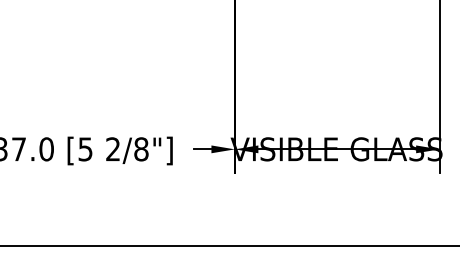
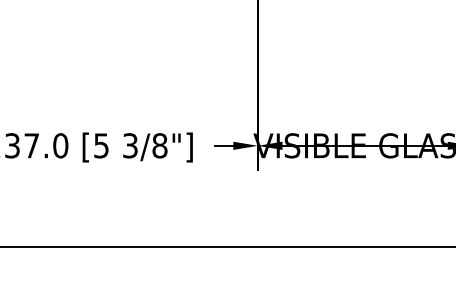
text: (113, 149) -> (130, 145), 2/8"] -> 3/8"]

